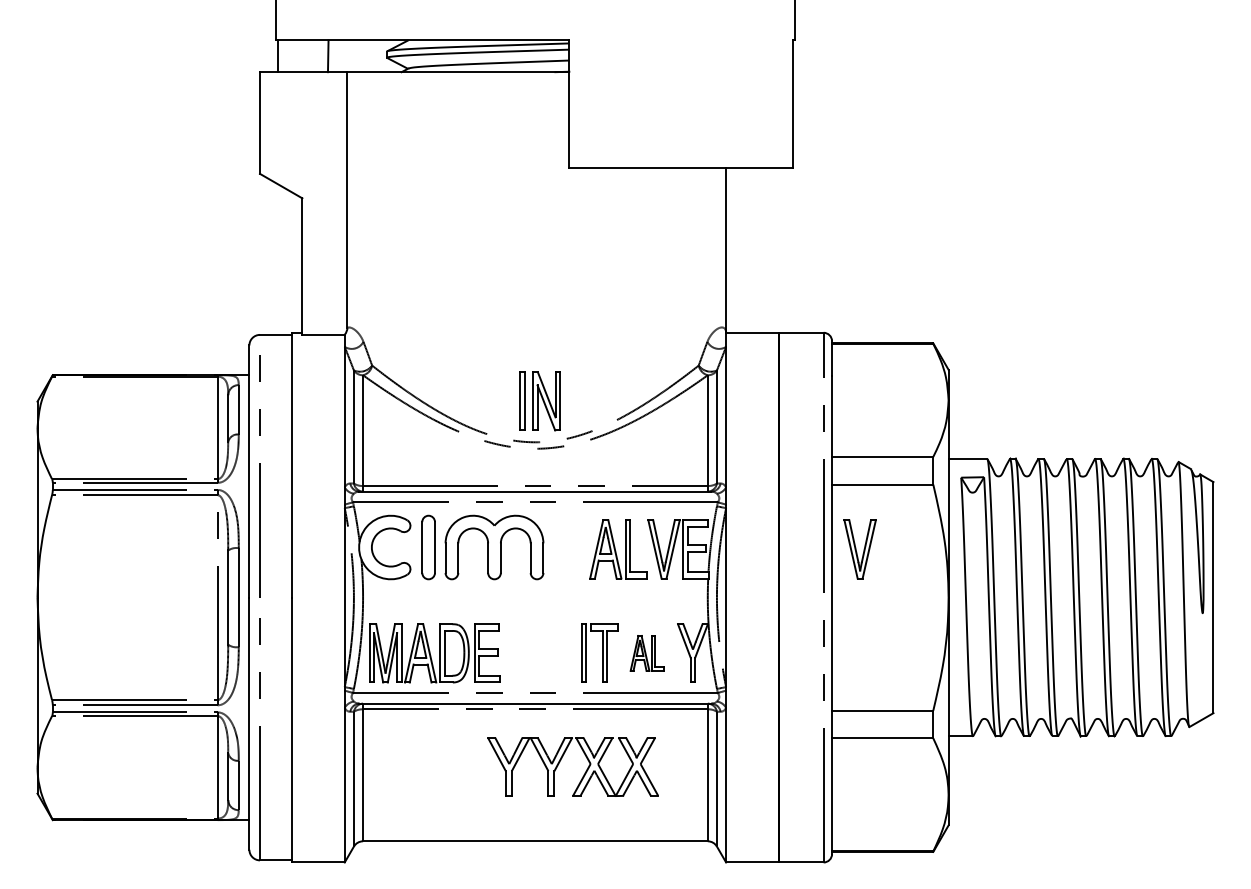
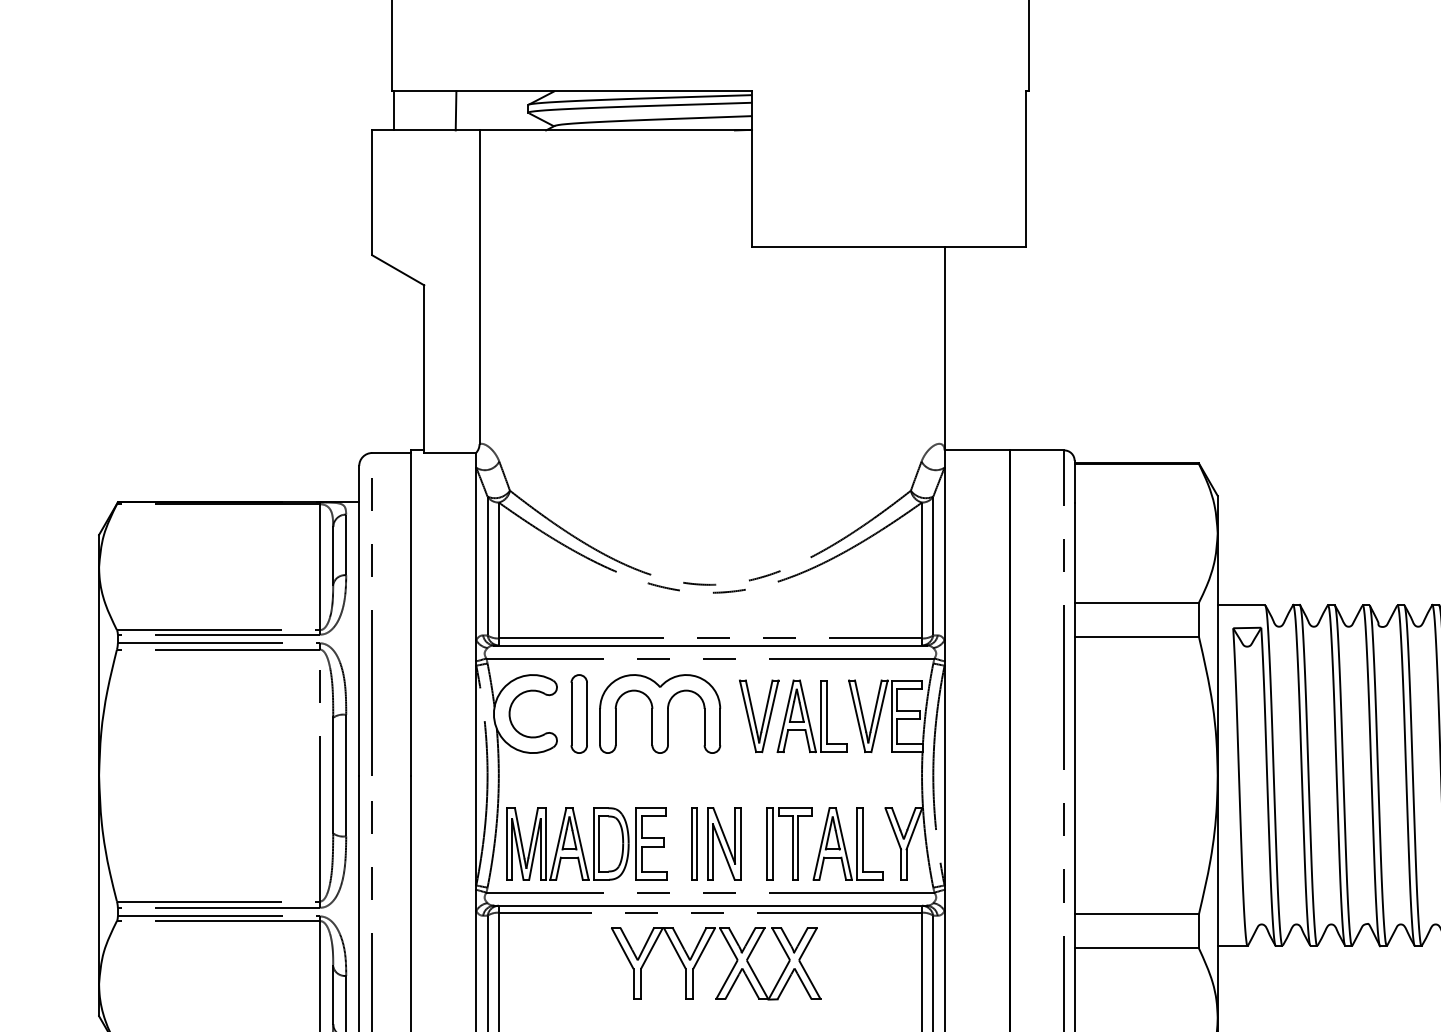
part: (539, 401) -> (715, 844), moved
part: (859, 549) -> (758, 716), moved
part: (647, 653) -> (848, 844), size x1.67
part: (561, 760) -> (701, 955), moved

